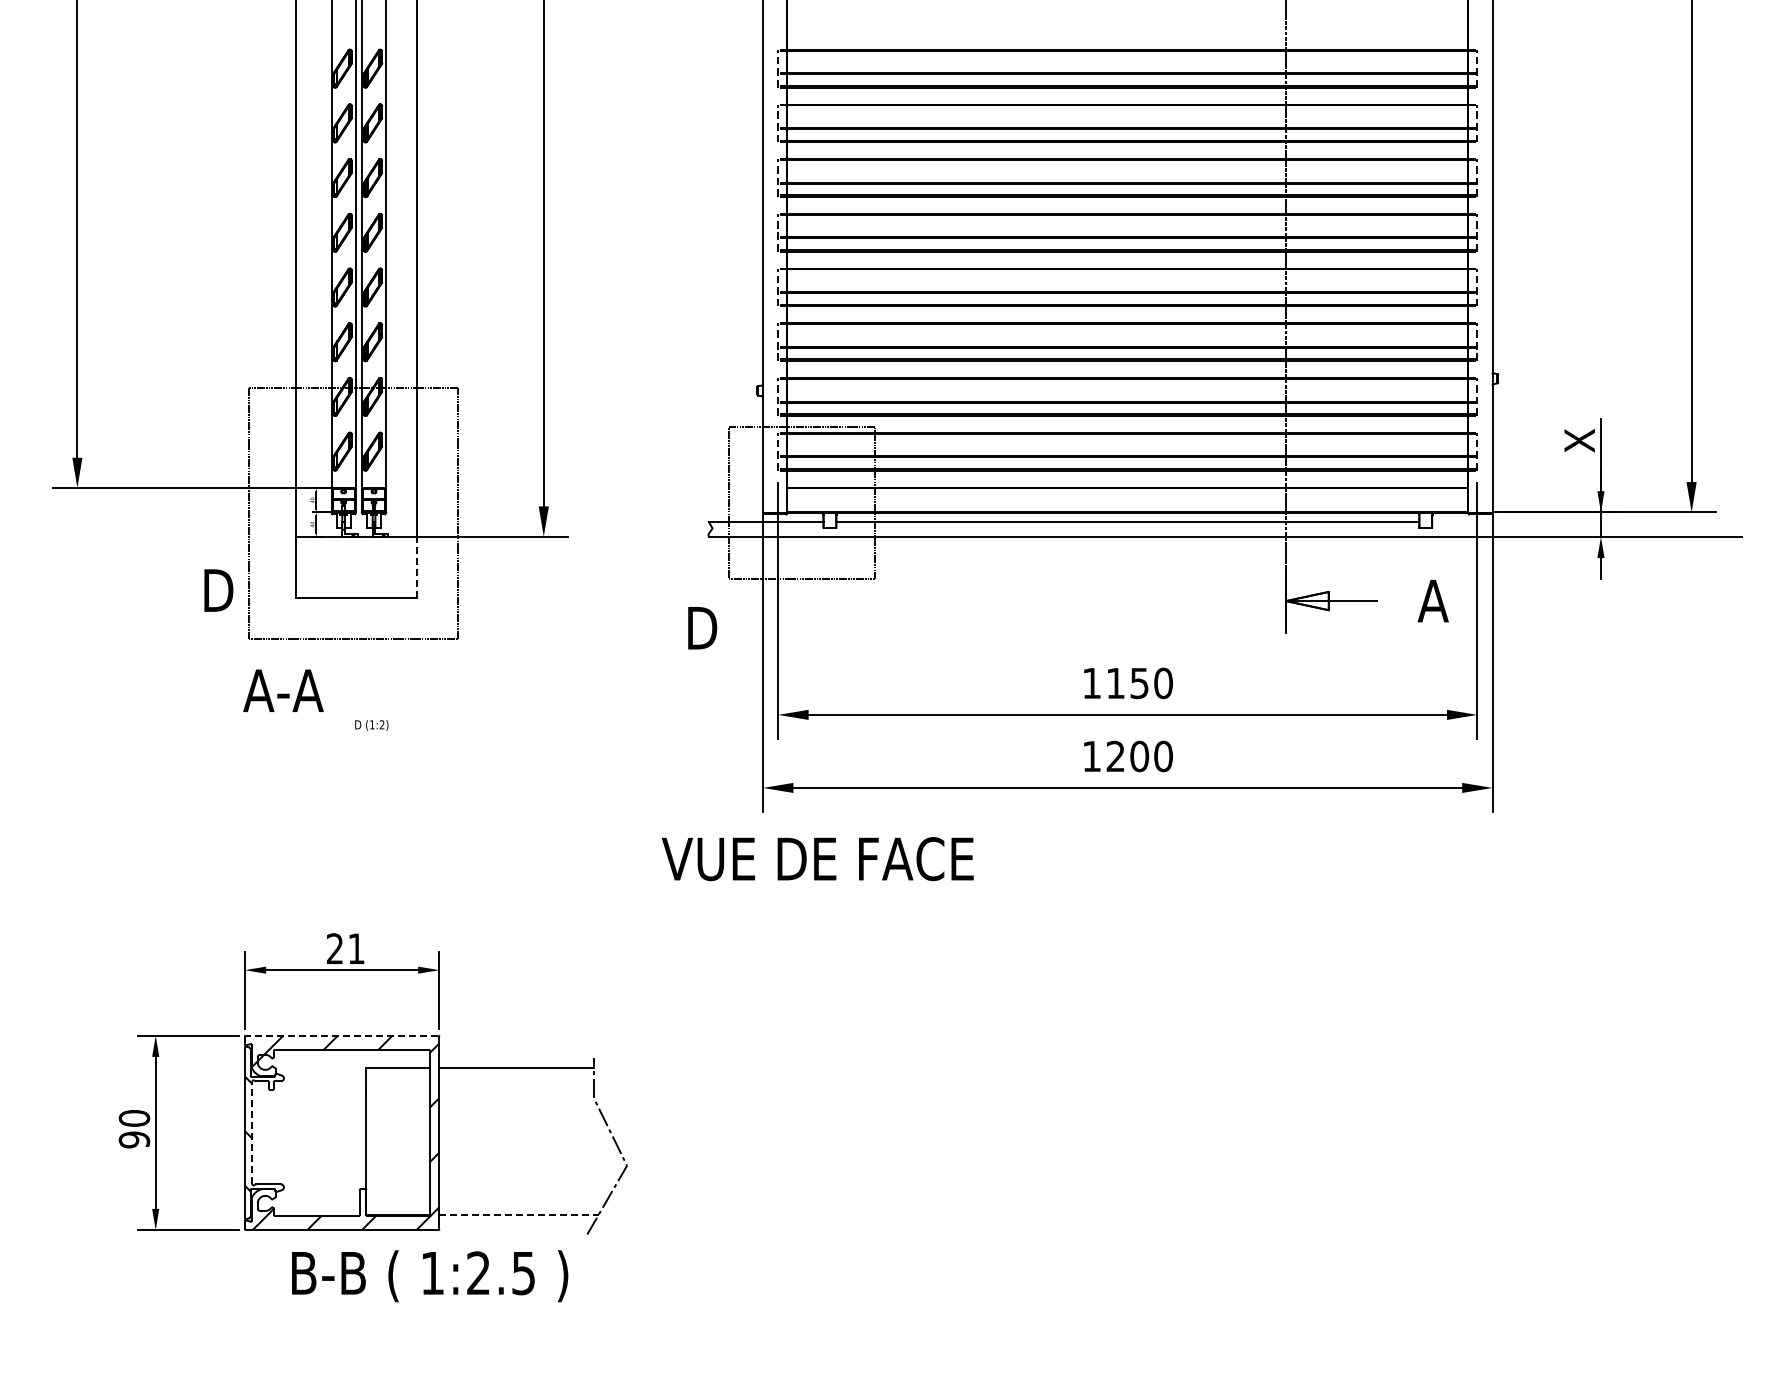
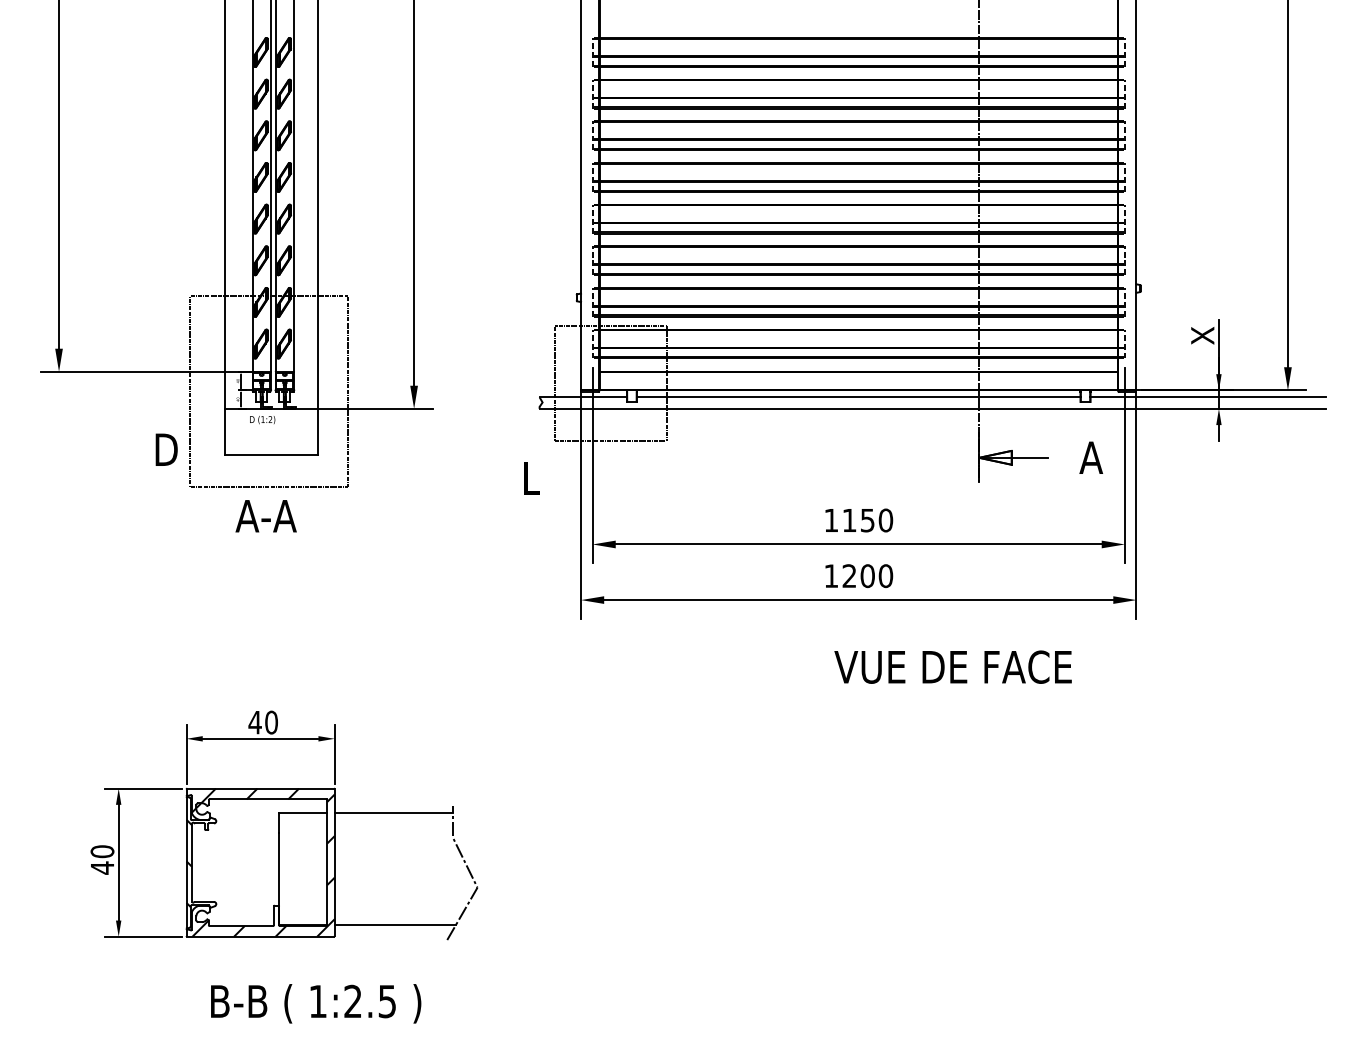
line: (1586, 521) -> (1207, 397), added
line: (417, 566) -> (317, 431), dashed -> solid
text: (702, 628) -> (534, 478), D -> L
text: (283, 690) -> (266, 516), moved
text: (371, 725) -> (262, 420), moved
text: (817, 859) -> (952, 667), moved
text: (345, 948) -> (263, 722), 21 -> 40
line: (341, 1035) -> (260, 788), dashed -> solid
line: (252, 1132) -> (192, 862), dashed -> solid
text: (134, 1139) -> (102, 867), 90 -> 40
line: (519, 1214) -> (395, 924), dashed -> solid
text: (430, 1276) -> (316, 1003), moved

